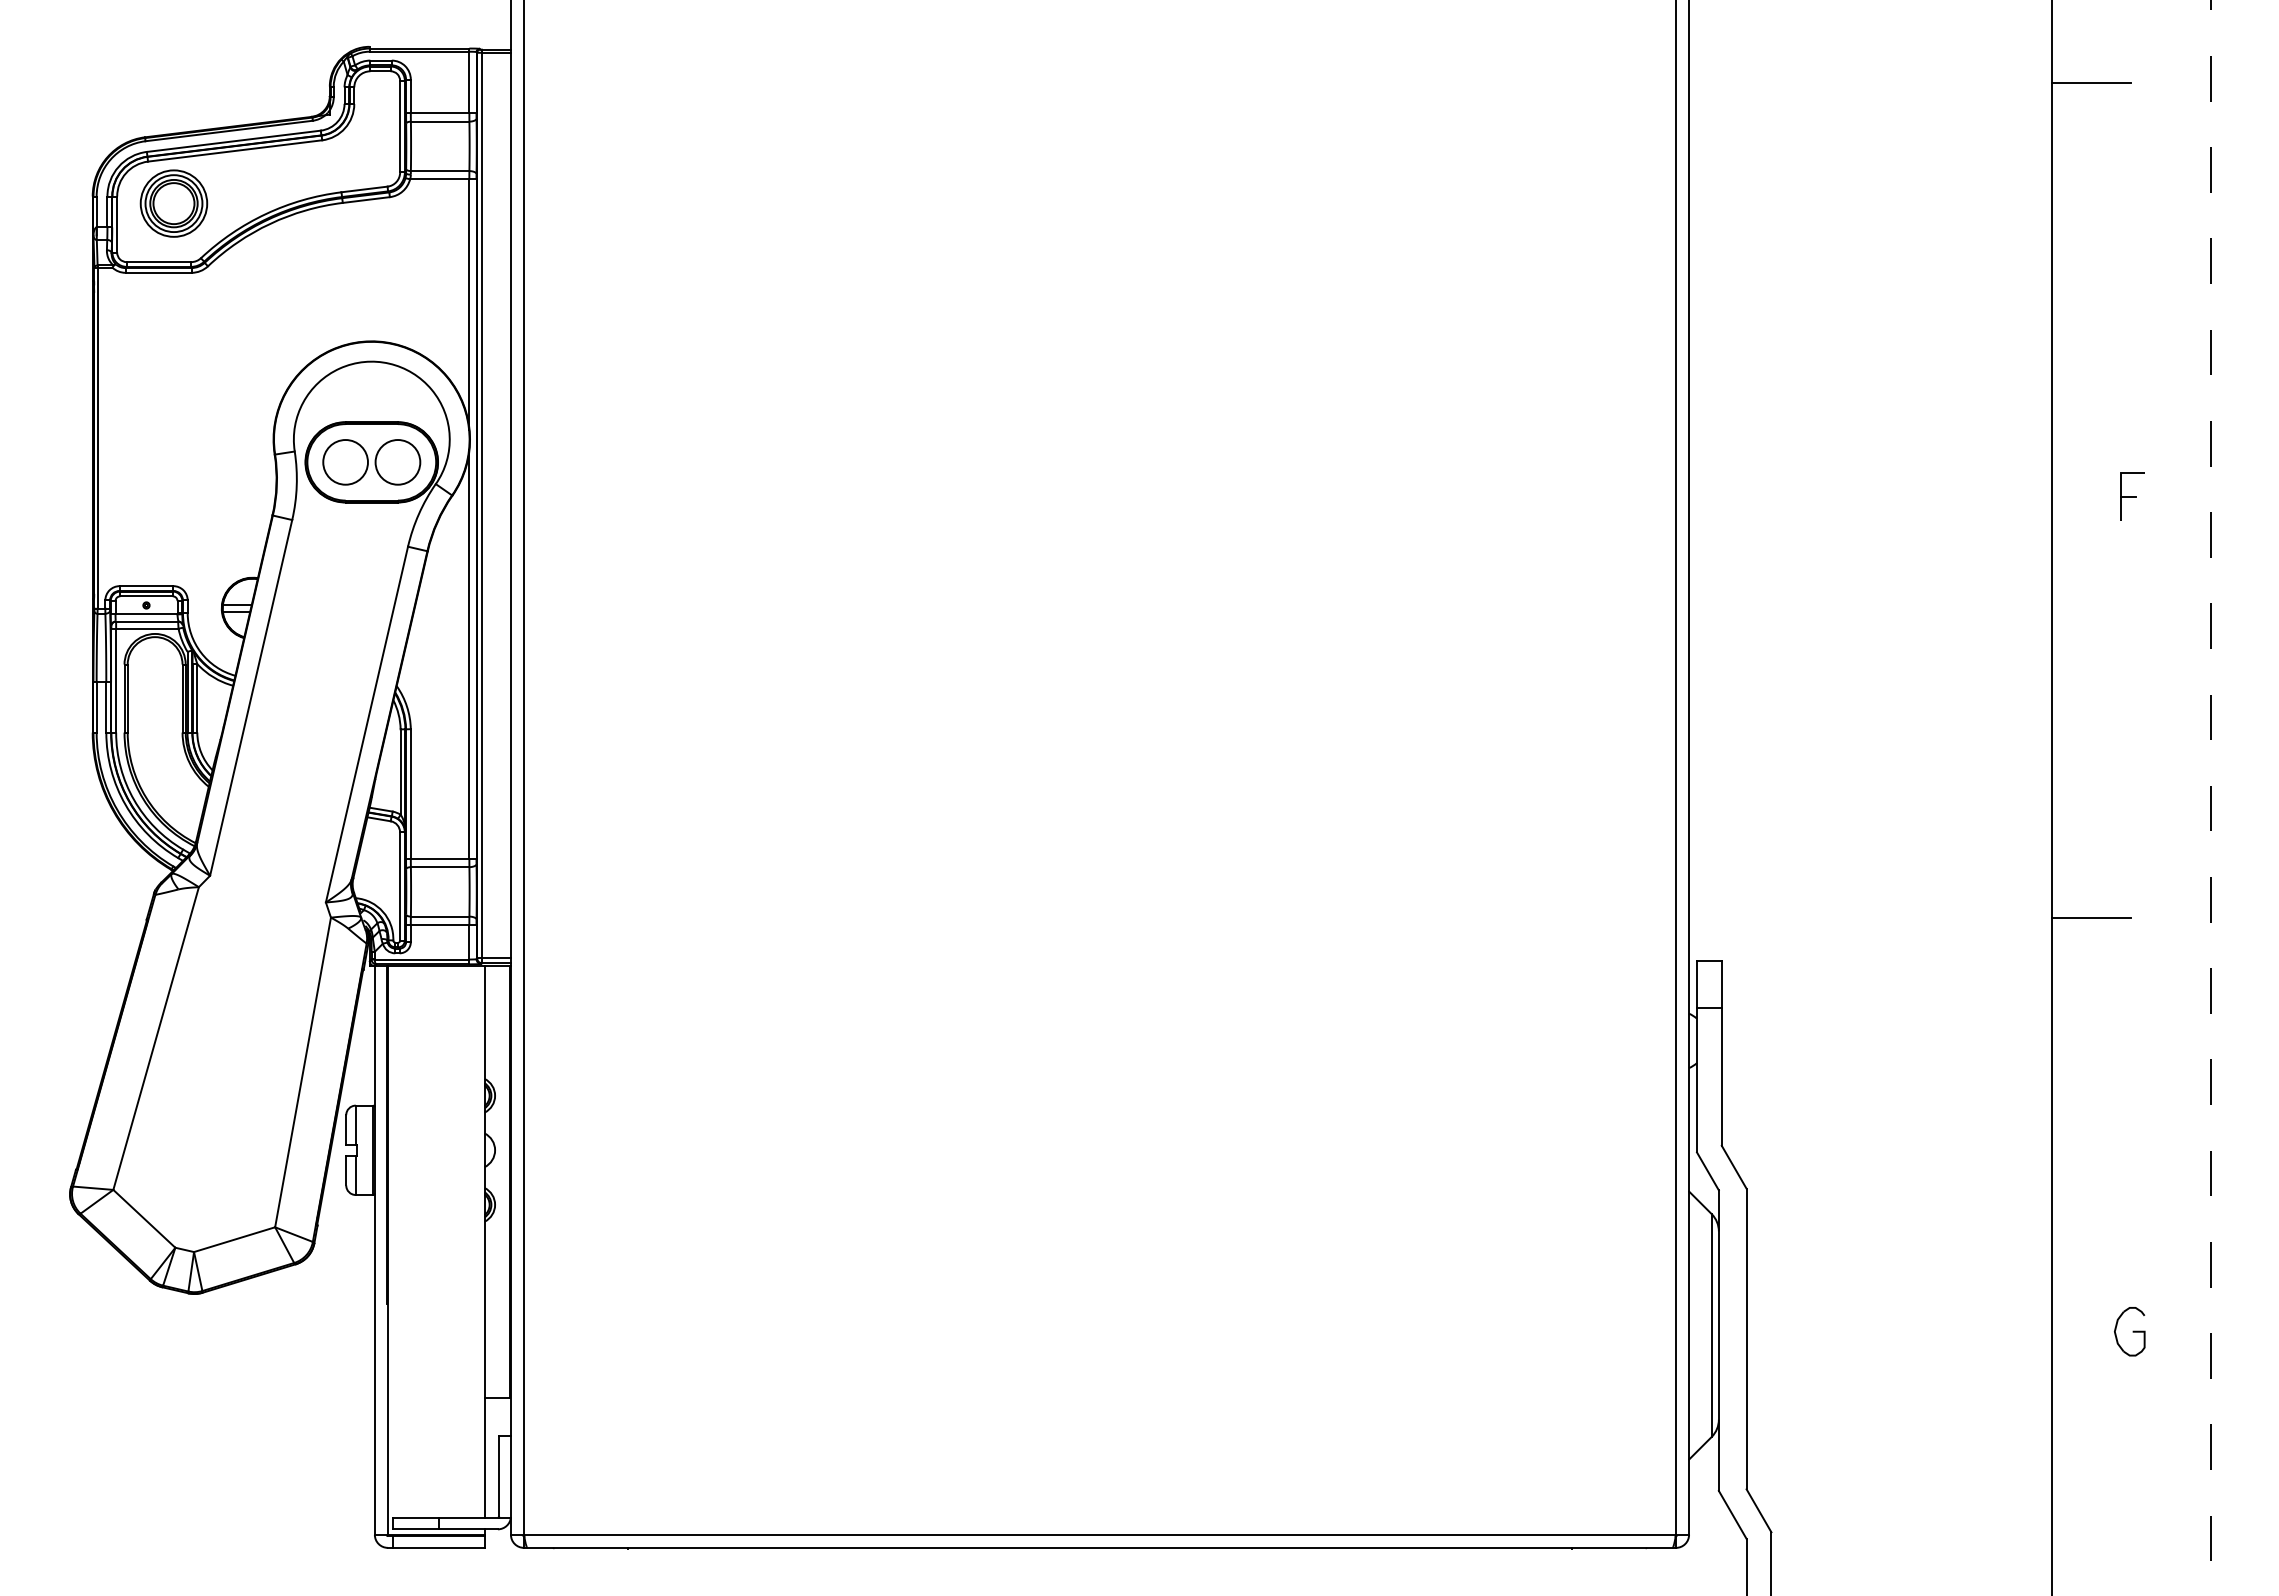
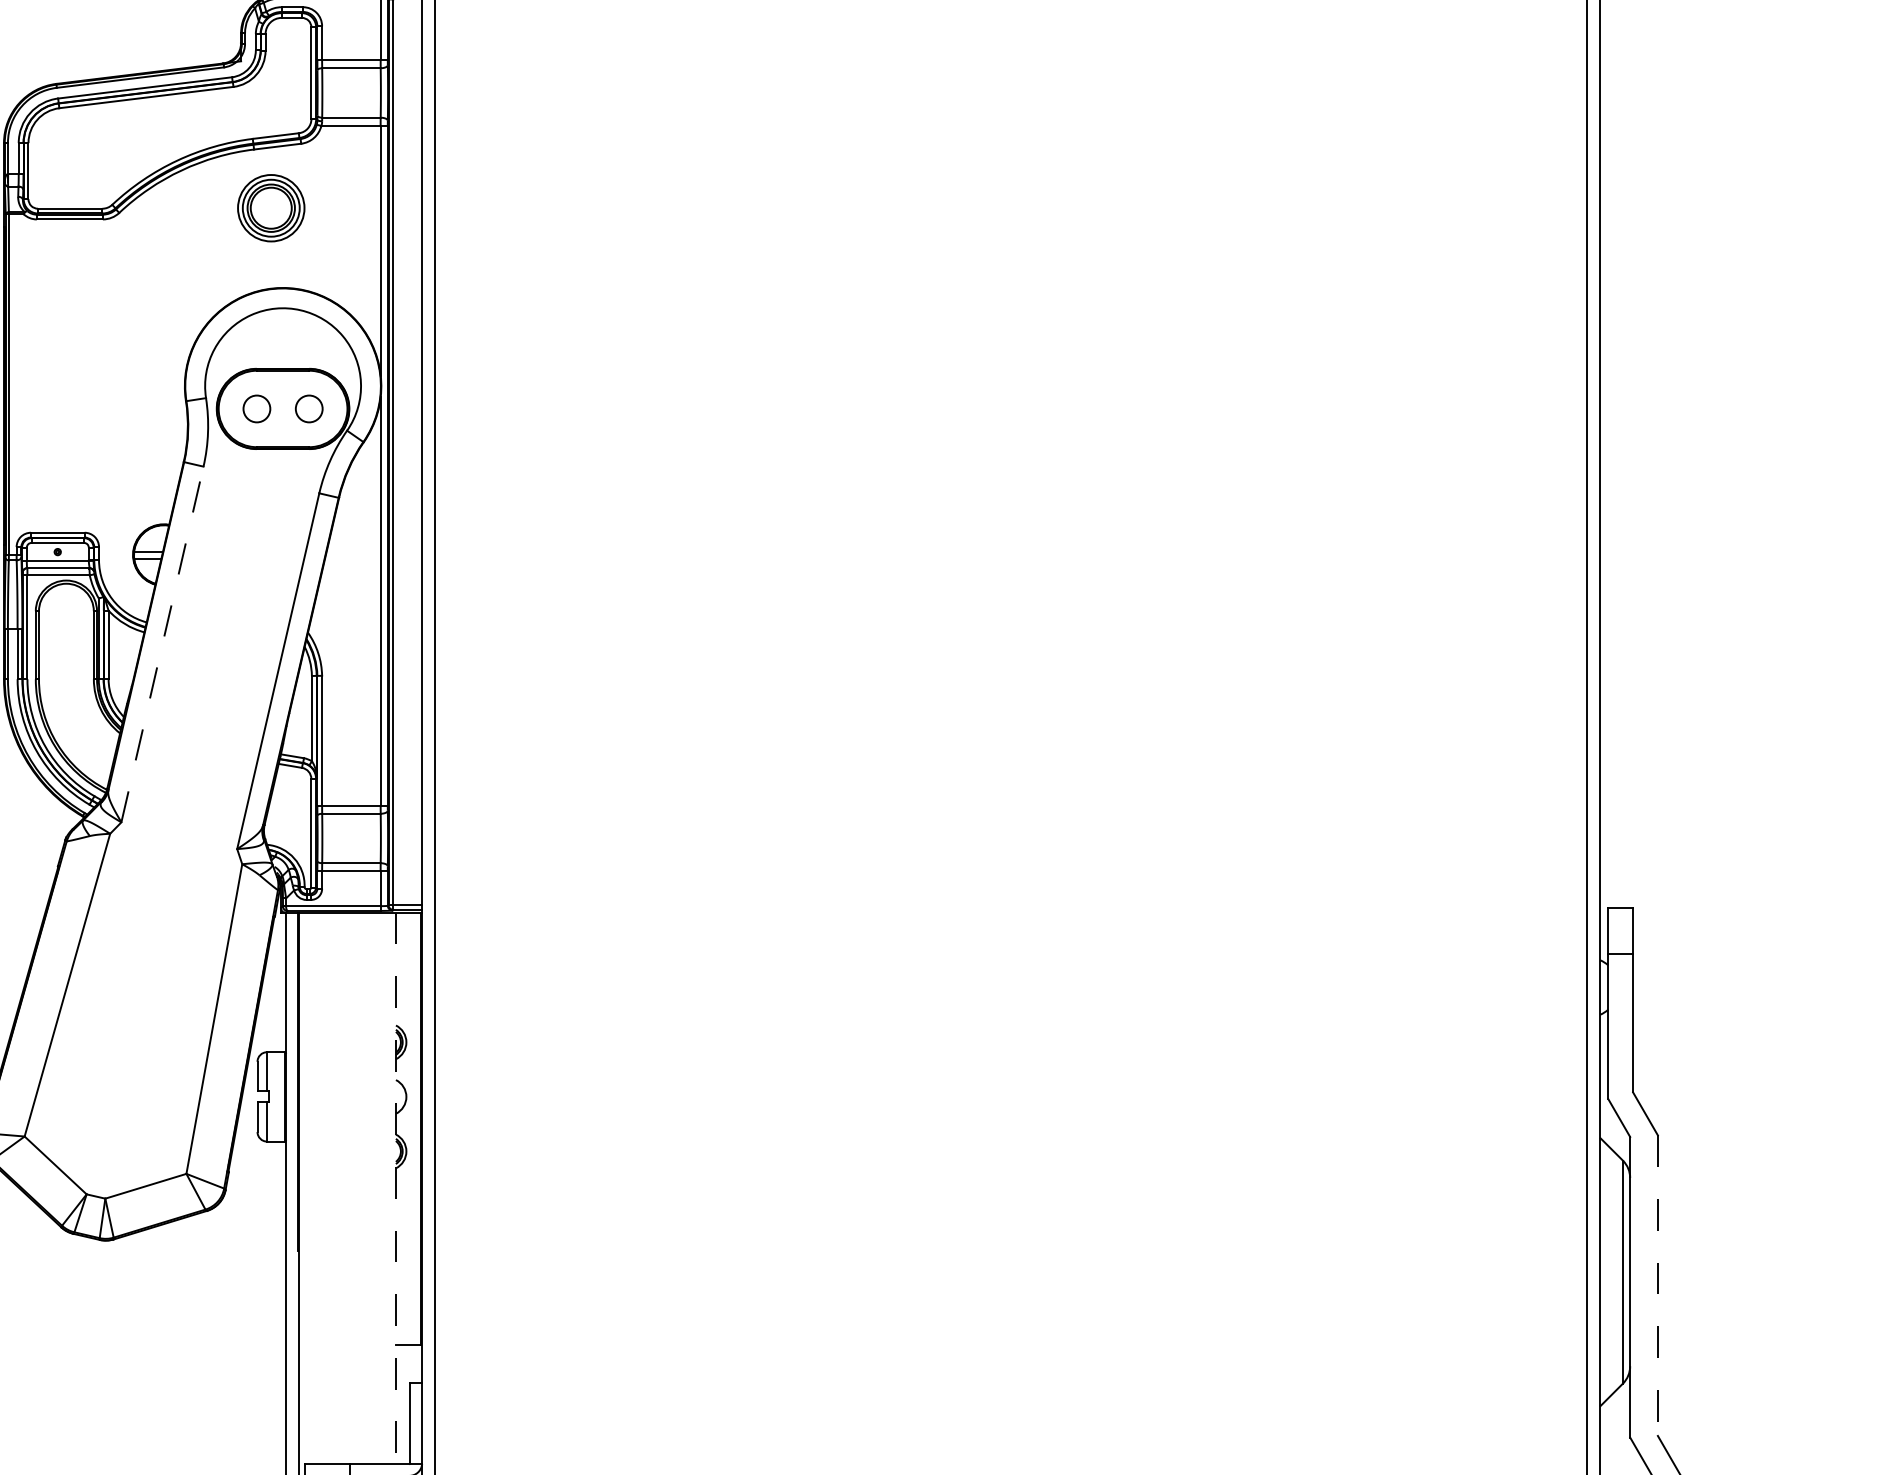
part: (173, 203) -> (270, 208), moved
circle: (345, 462) -> (256, 409), size x0.6
circle: (397, 462) -> (308, 409), size x0.6
line: (251, 697) -> (162, 644), solid -> dashed
line: (484, 1241) -> (395, 1188), solid -> dashed
line: (1746, 1339) -> (1657, 1286), solid -> dashed

